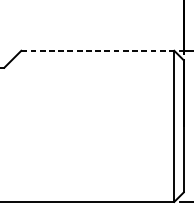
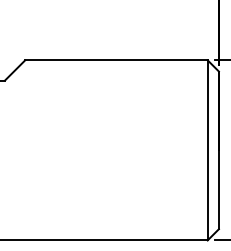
line: (97, 50) -> (116, 60), dashed -> solid

